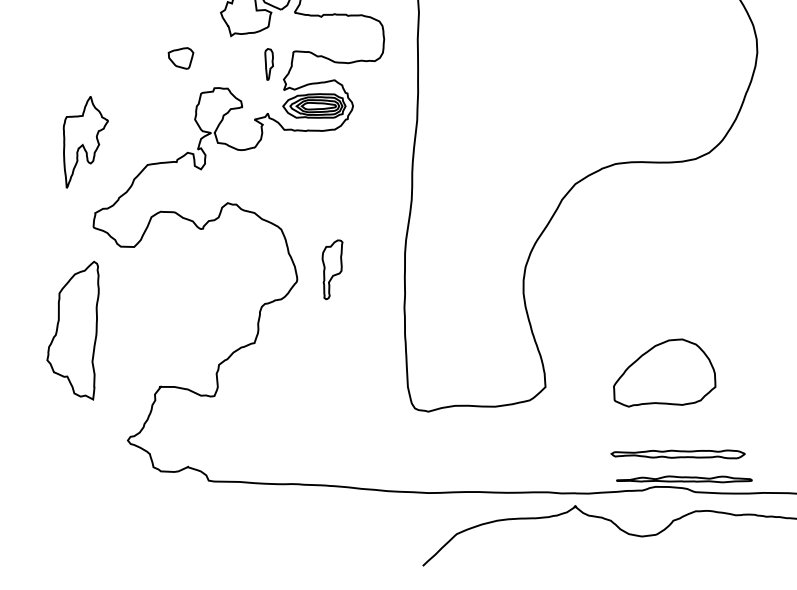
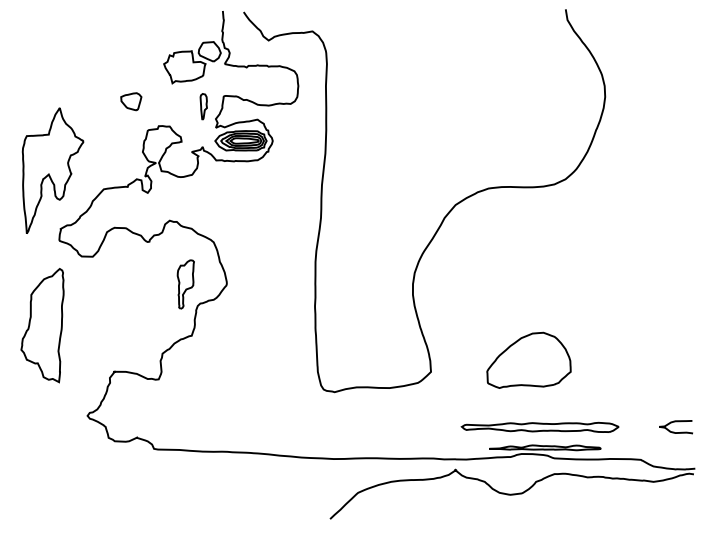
part: (85, 142) -> (52, 170), size x1.67
part: (332, 269) -> (185, 284), moved
part: (677, 453) -> (539, 426), size x1.43

